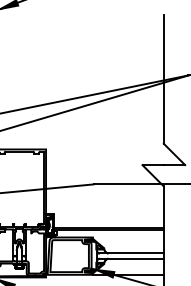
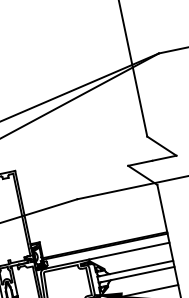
line: (127, 237) -> (128, 251), added

